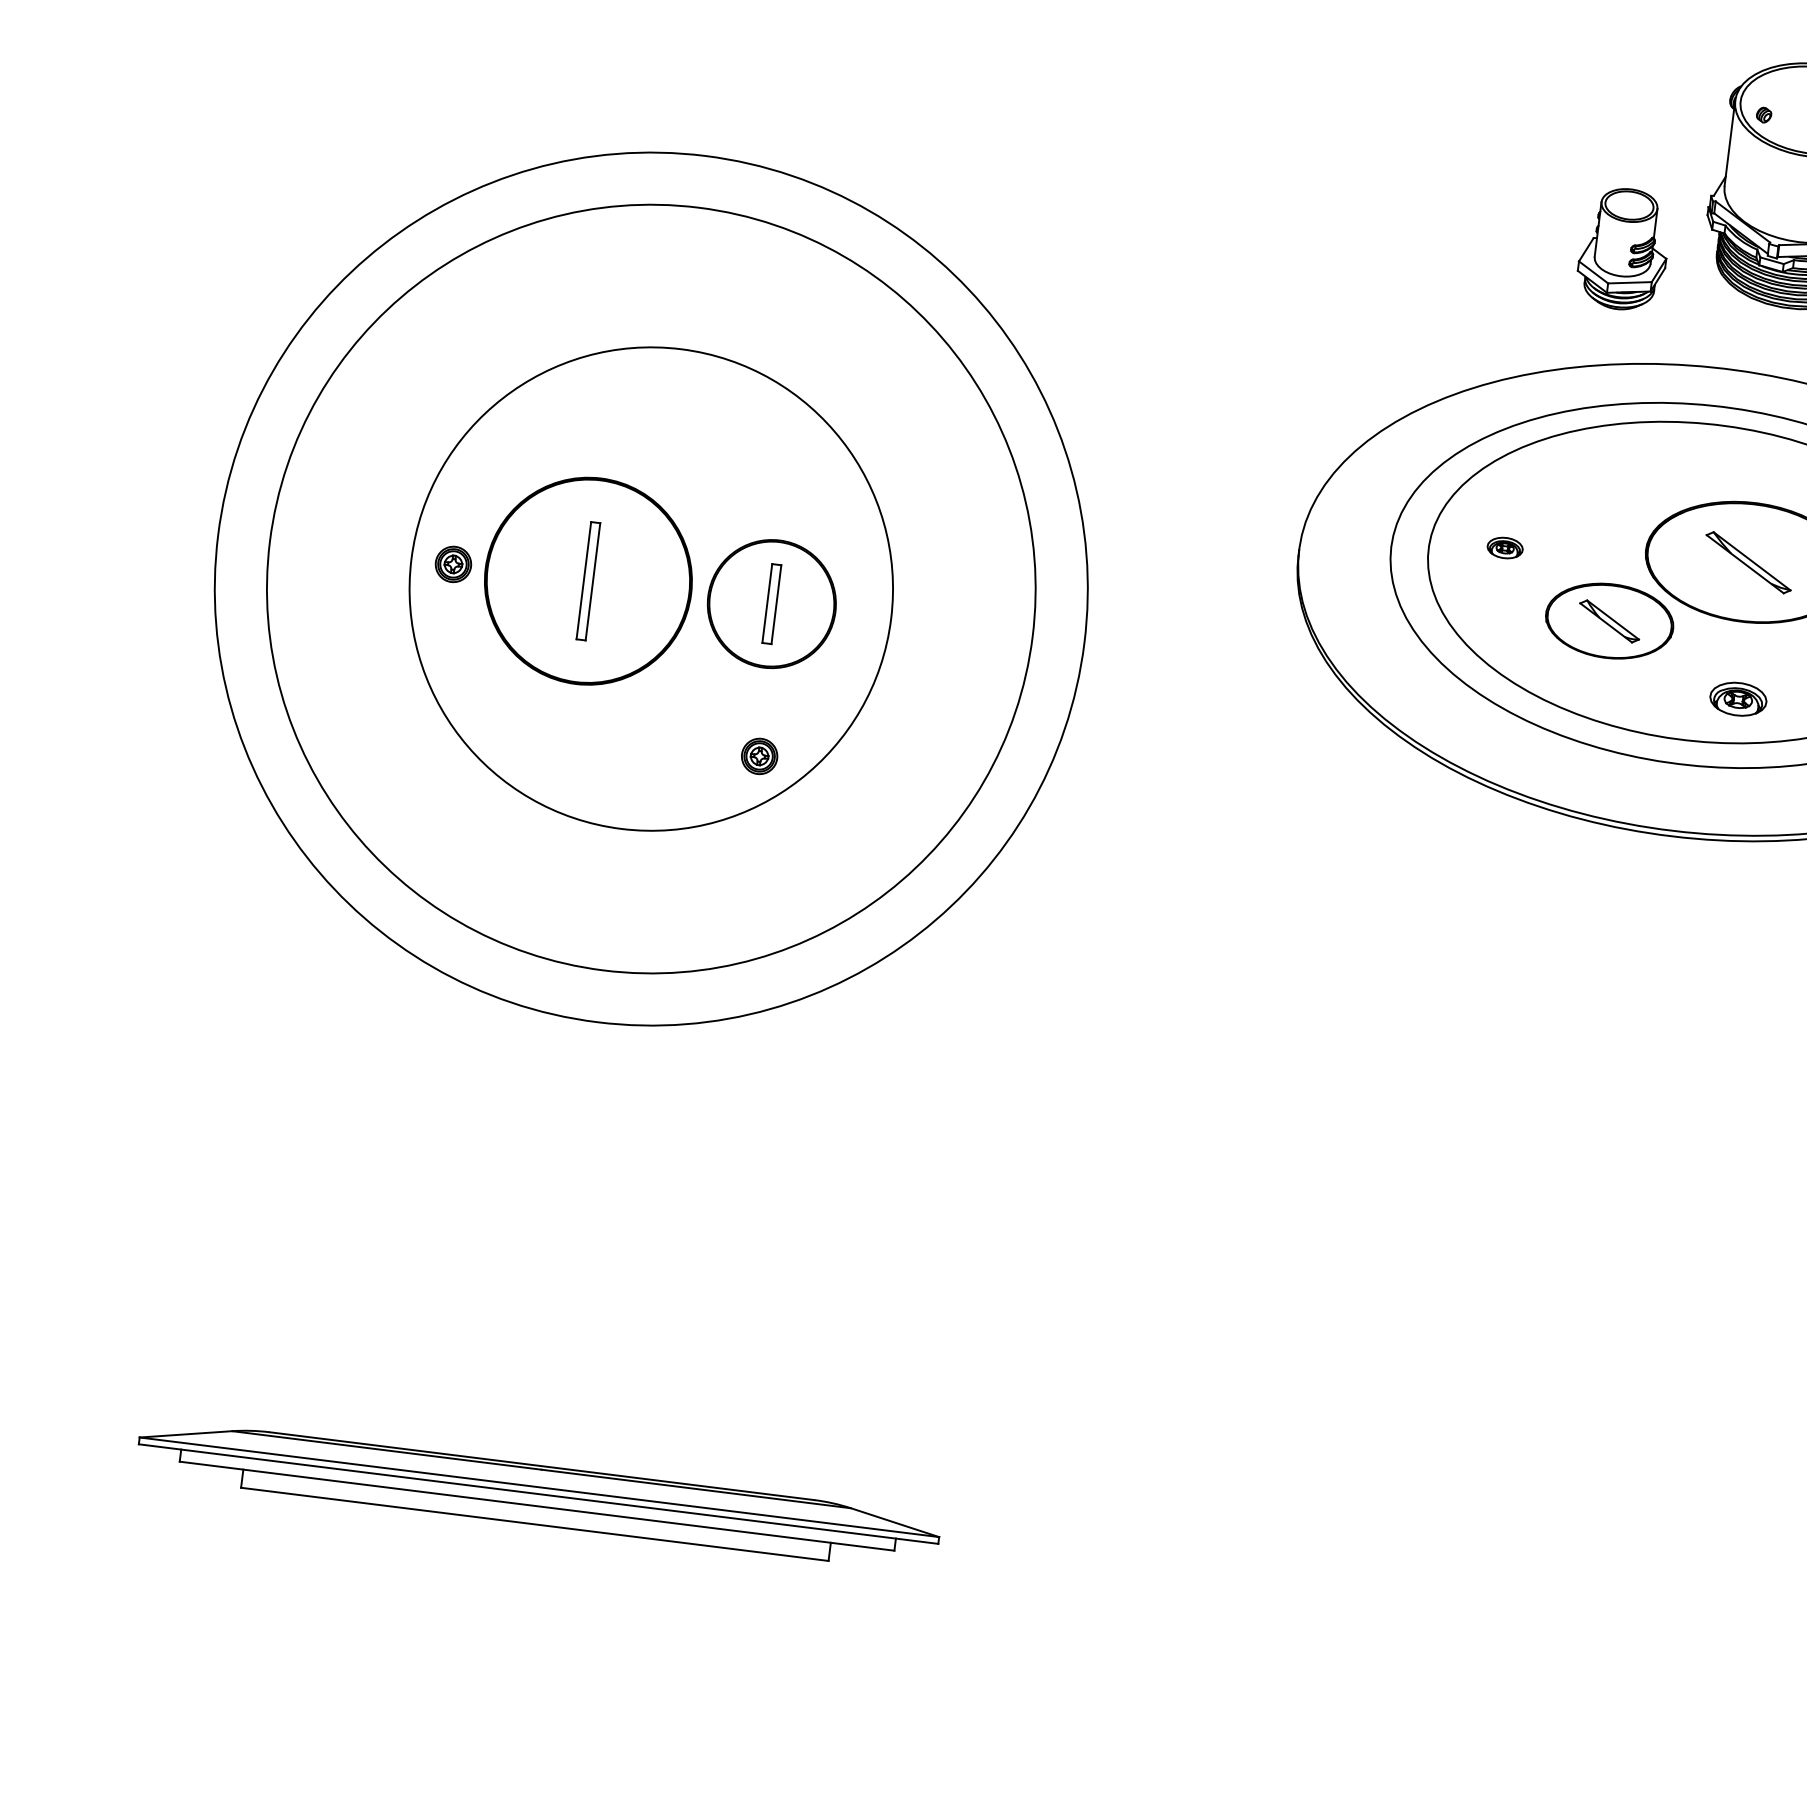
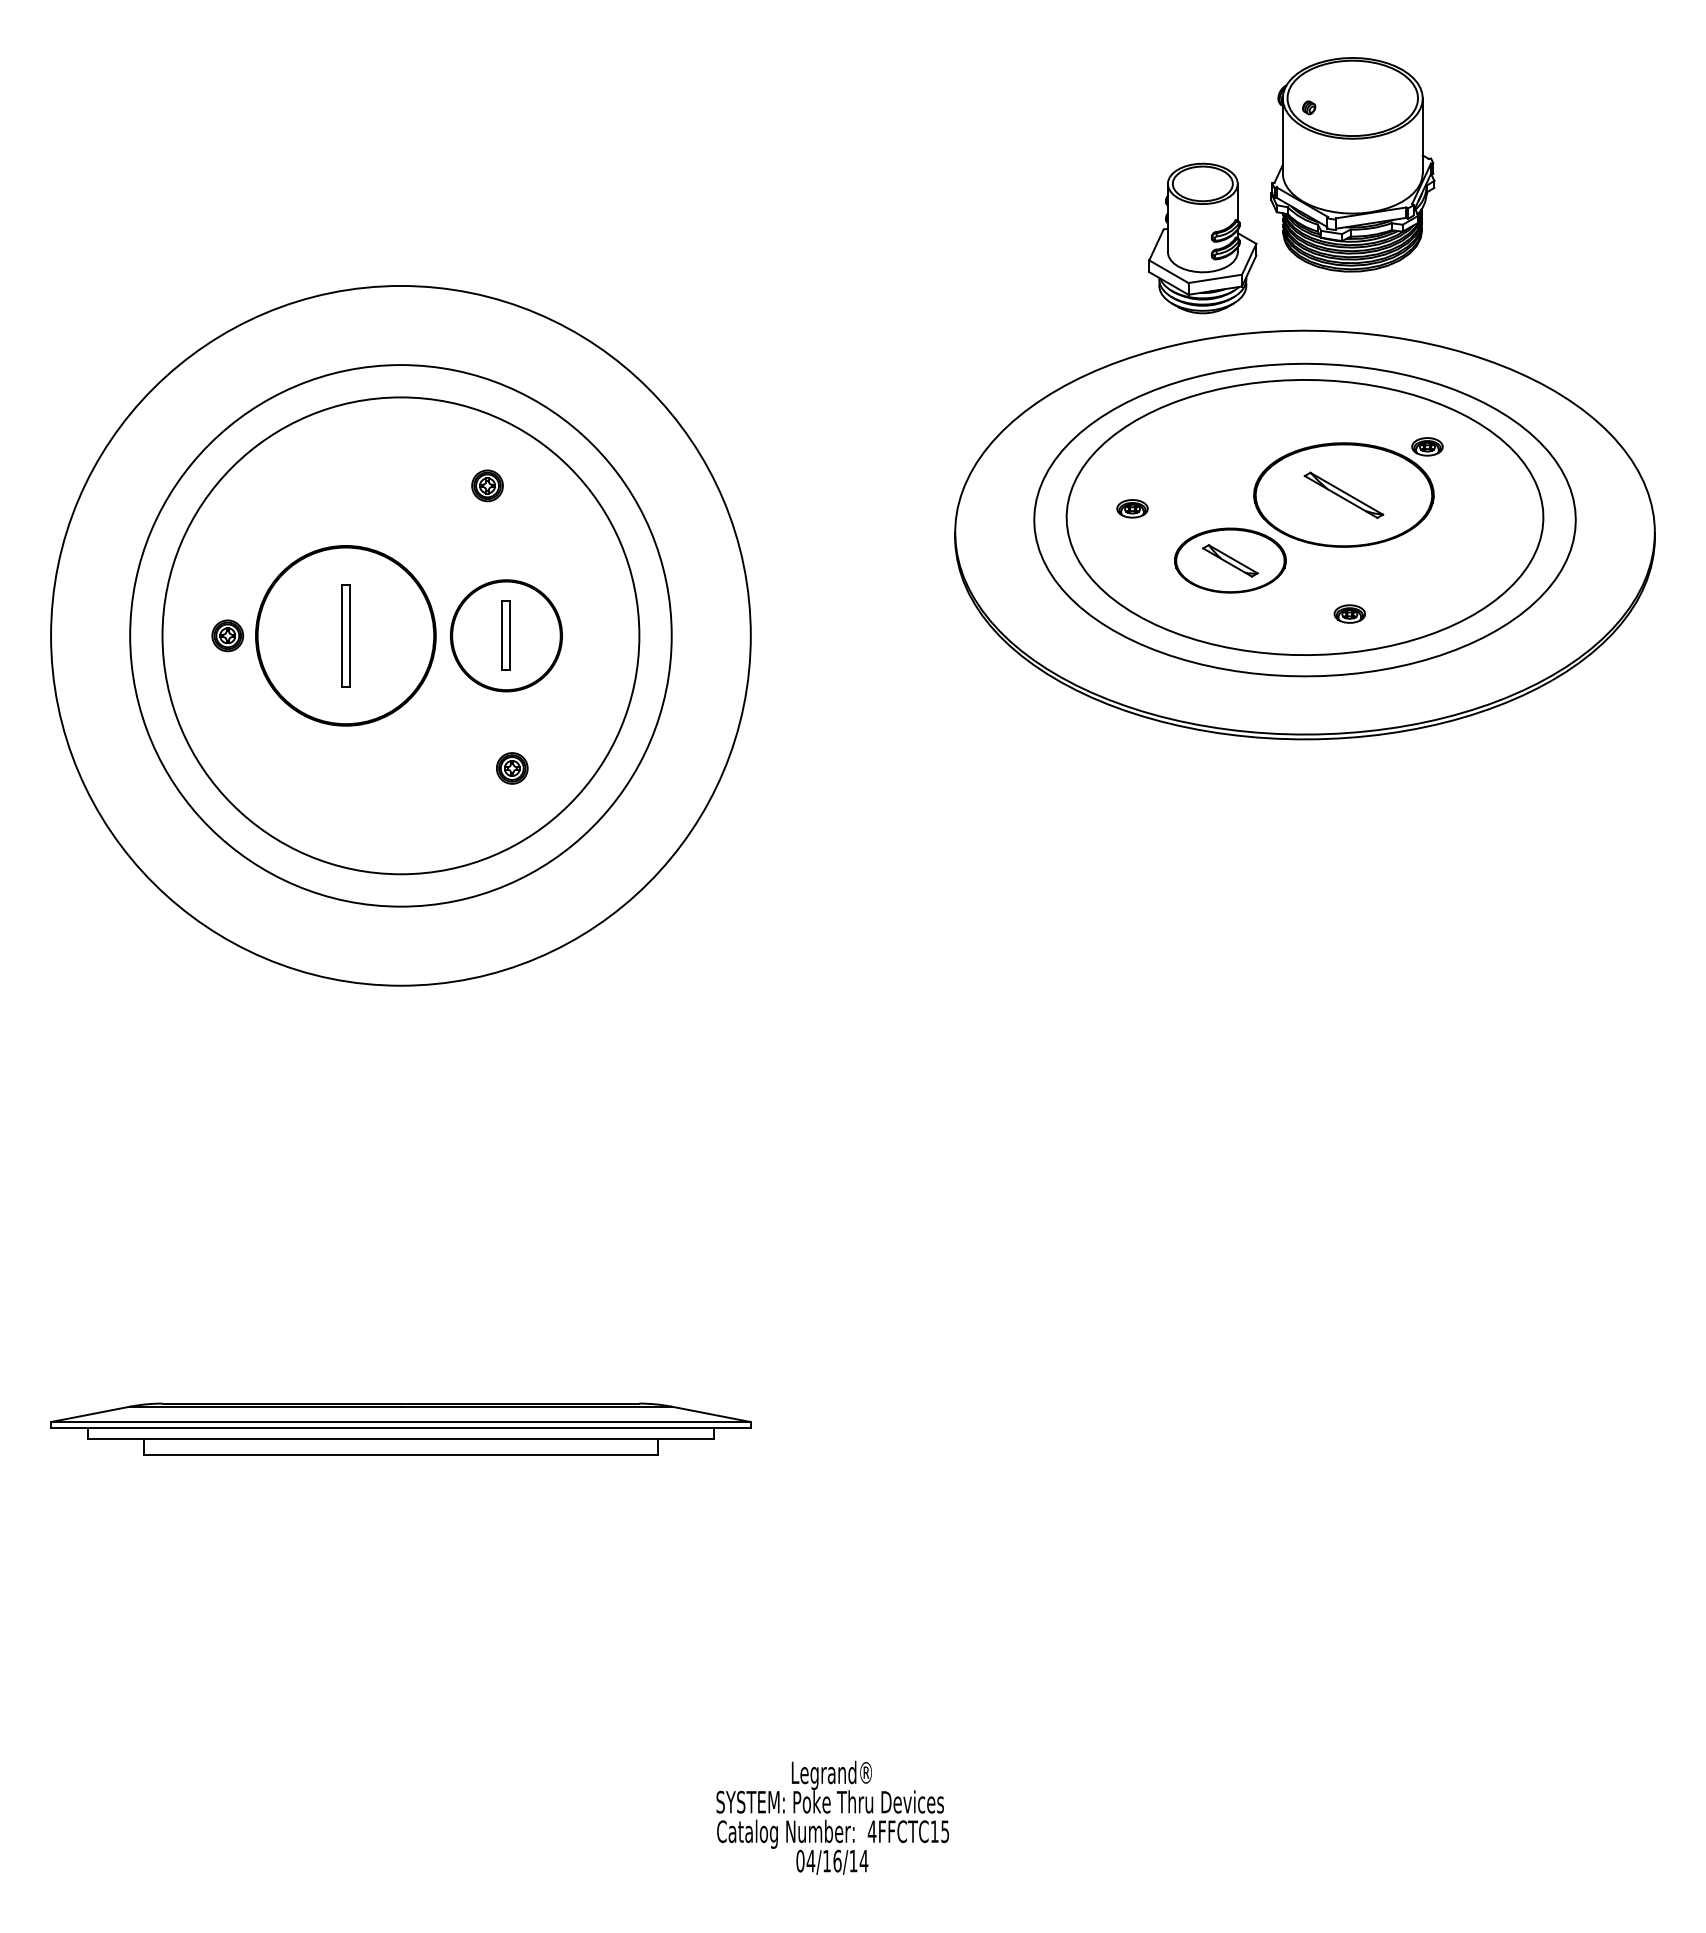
part: (1623, 249) -> (1202, 238), size x1.43
part: (771, 429) -> (487, 485), added
circle: (650, 588) -> (400, 635), size x0.71
circle: (650, 588) -> (400, 635), size x0.71
circle: (650, 588) -> (400, 635), size x1.67
part: (1738, 698) -> (1349, 613), size x0.62

